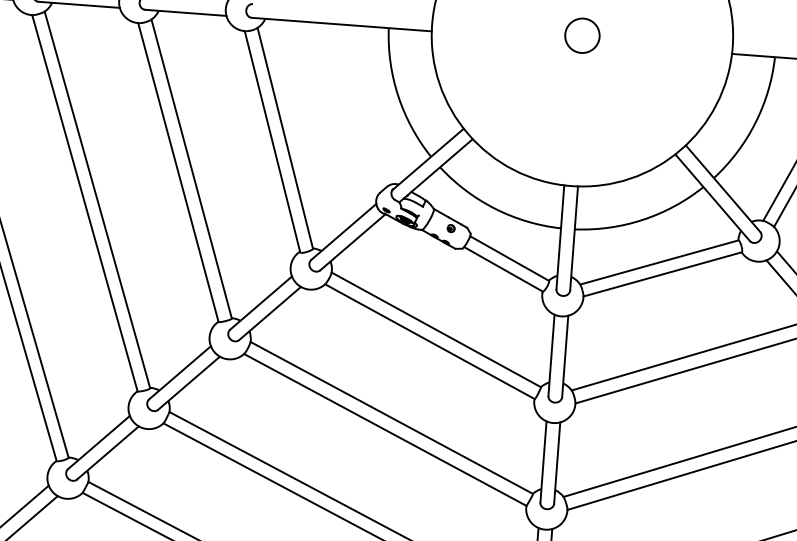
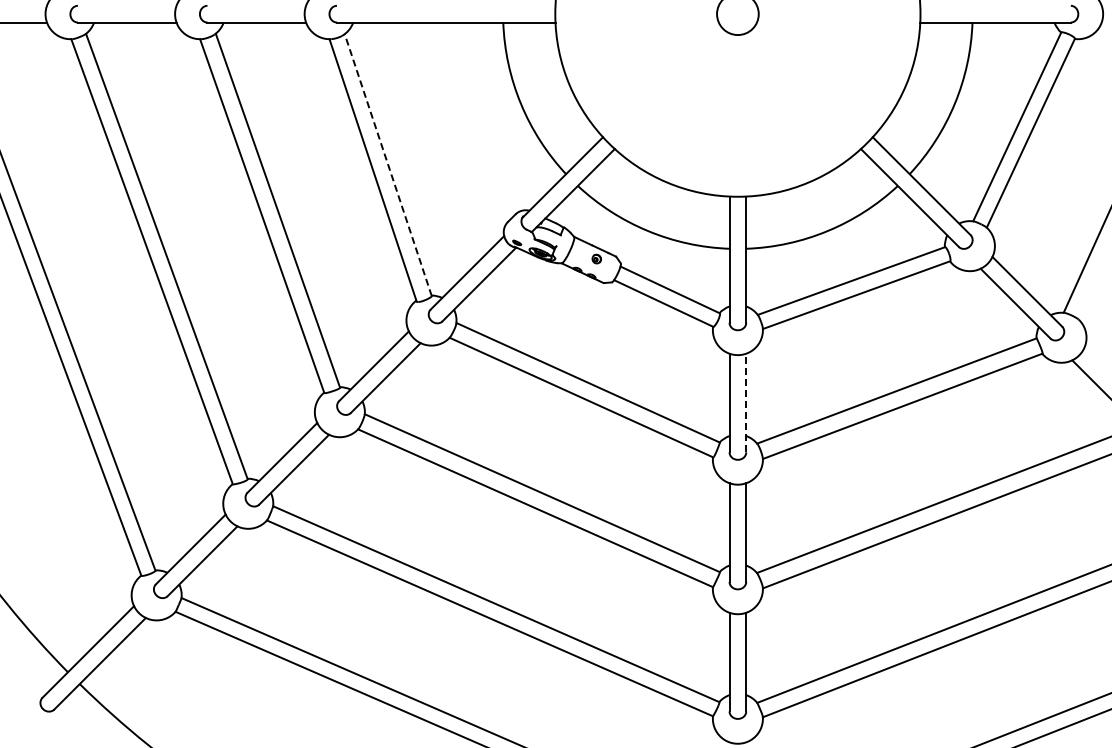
line: (285, 138) -> (388, 165), solid -> dashed
line: (565, 355) -> (746, 402), solid -> dashed

